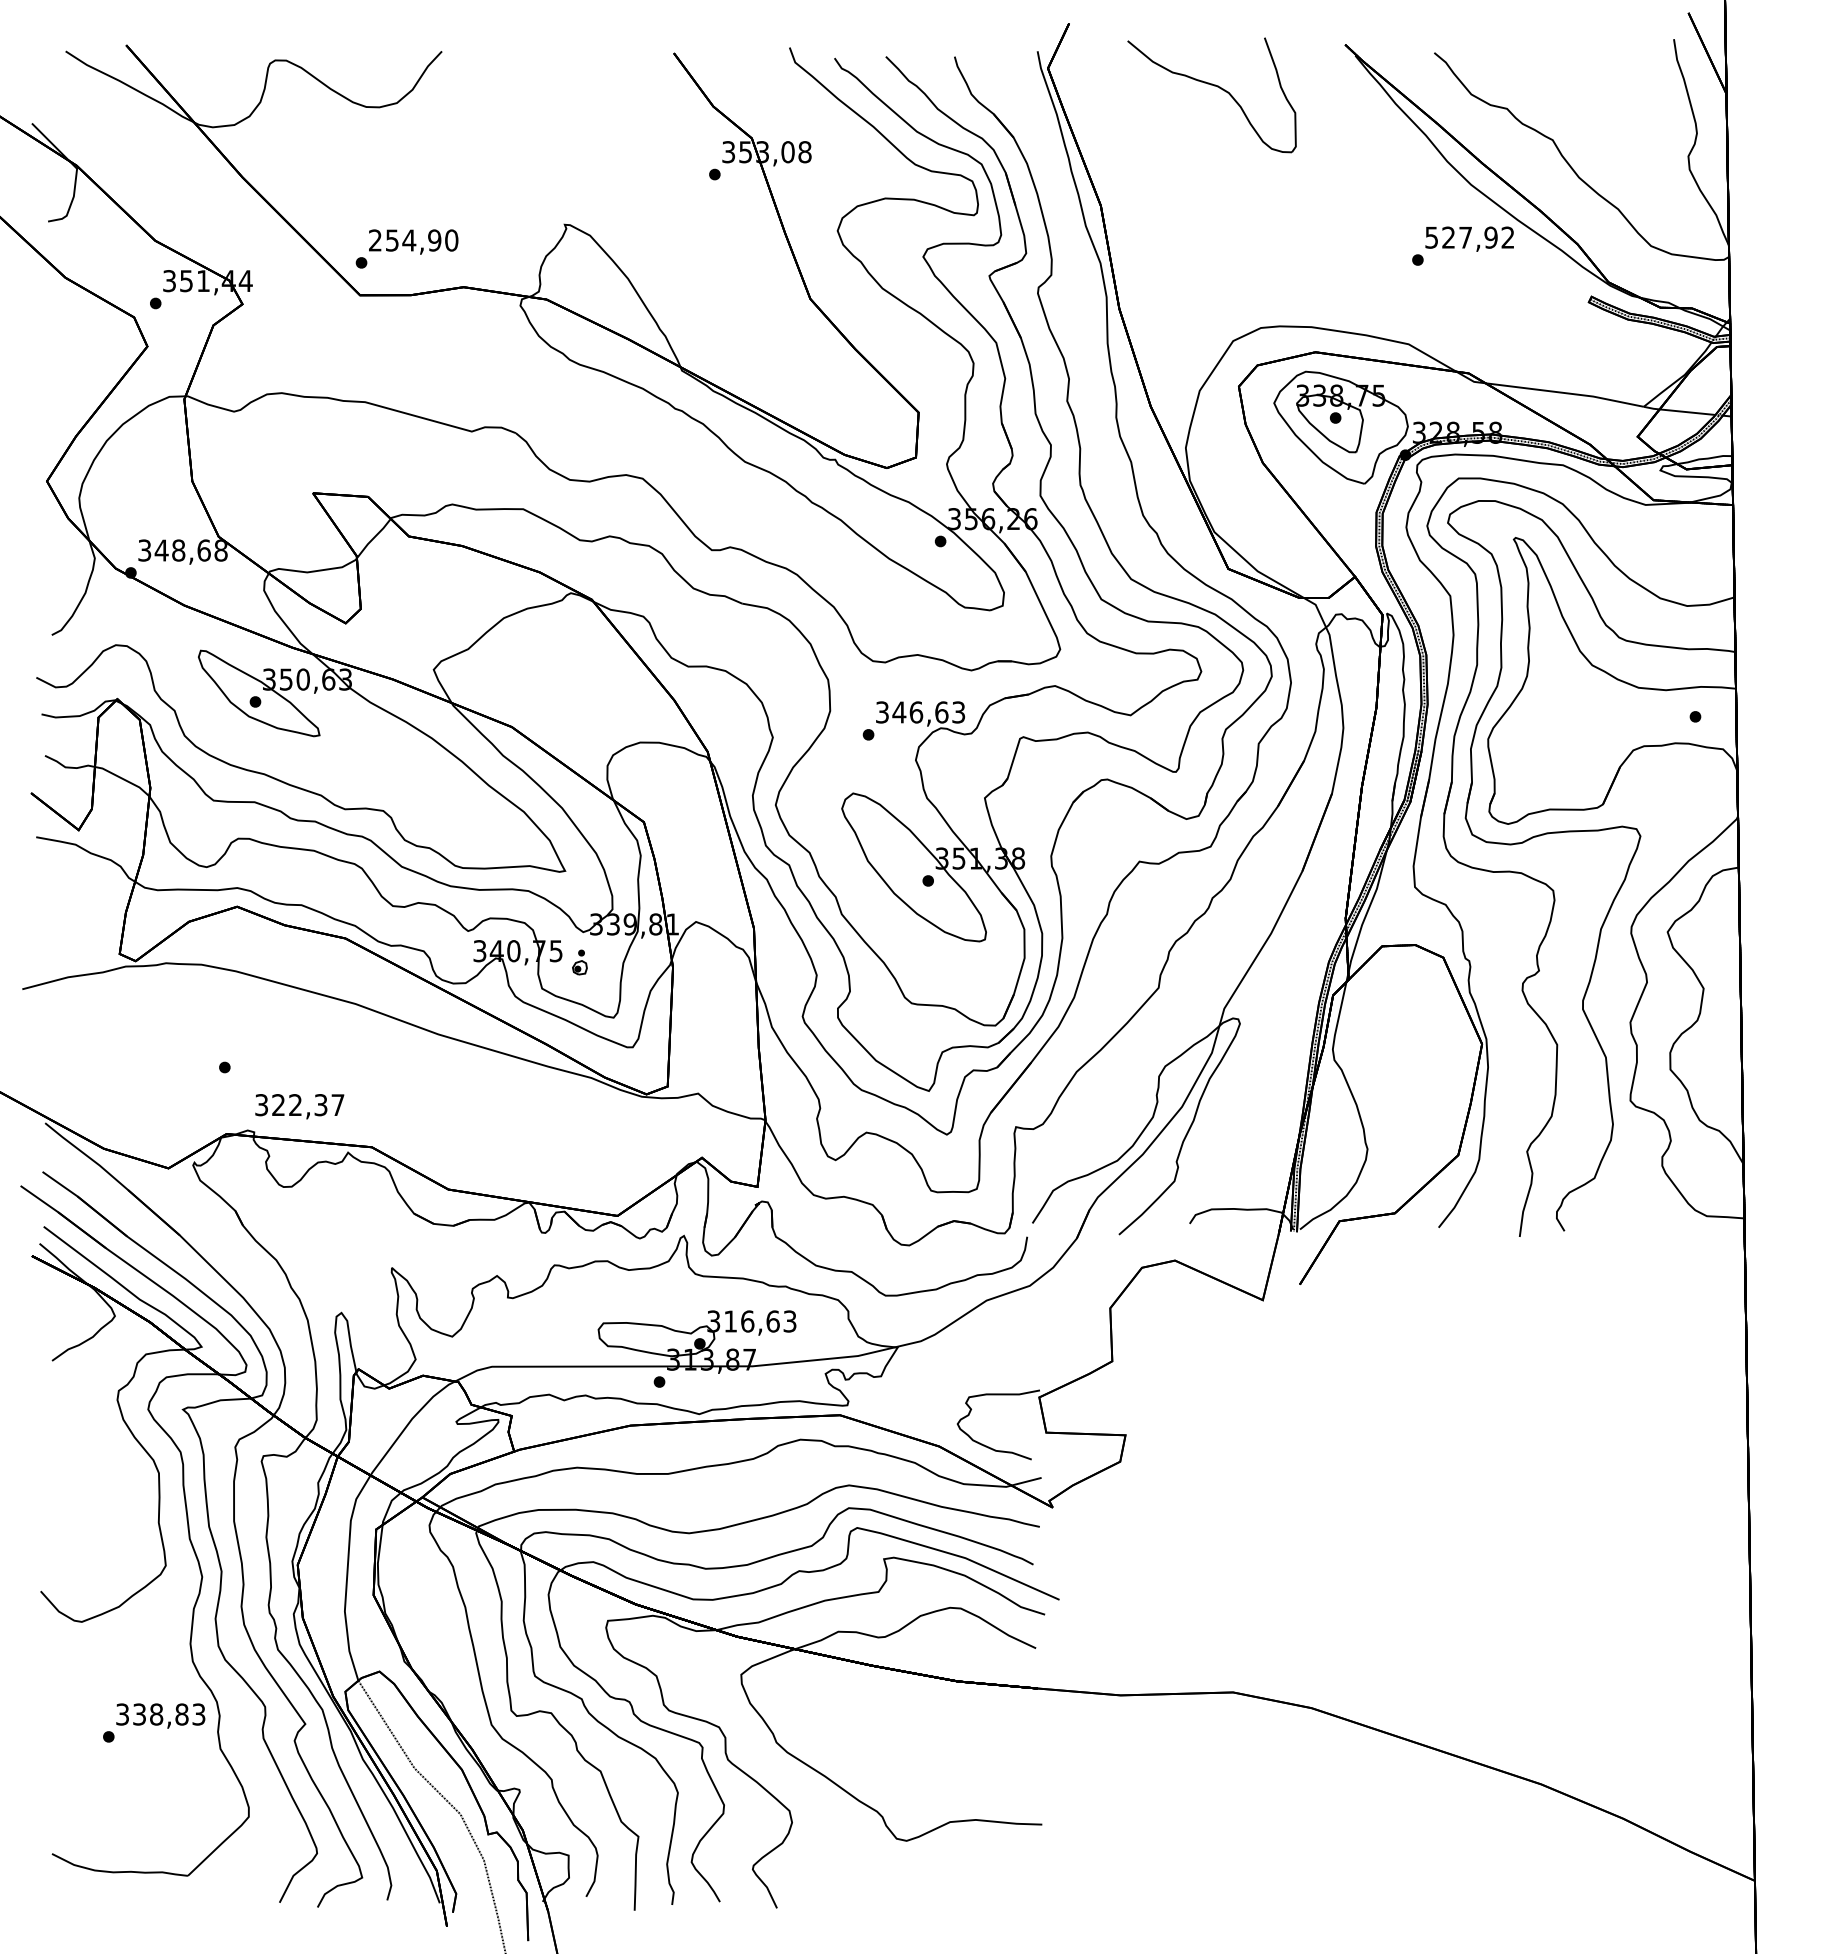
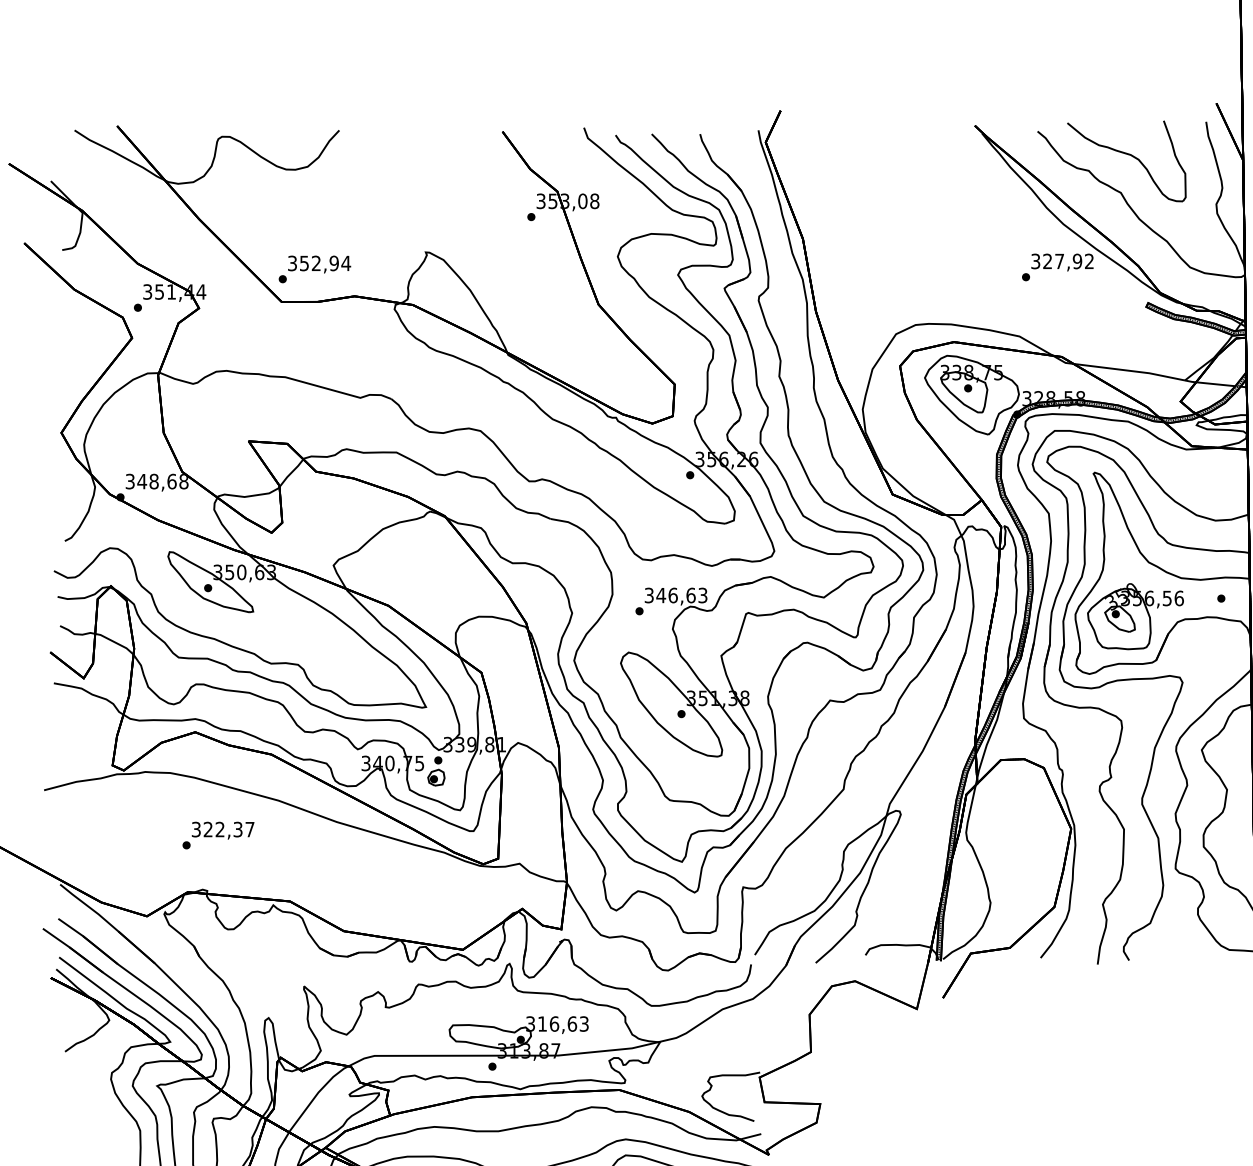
part: (1214, 86) -> (1128, 155), moved
text: (1432, 236) -> (1036, 260), 527,92 -> 327,92
text: (413, 240) -> (319, 263), 254,90 -> 352,94
part: (1573, 741) -> (1135, 615), added
part: (579, 962) -> (436, 771), size x1.67
text: (299, 1106) -> (222, 830), moved

